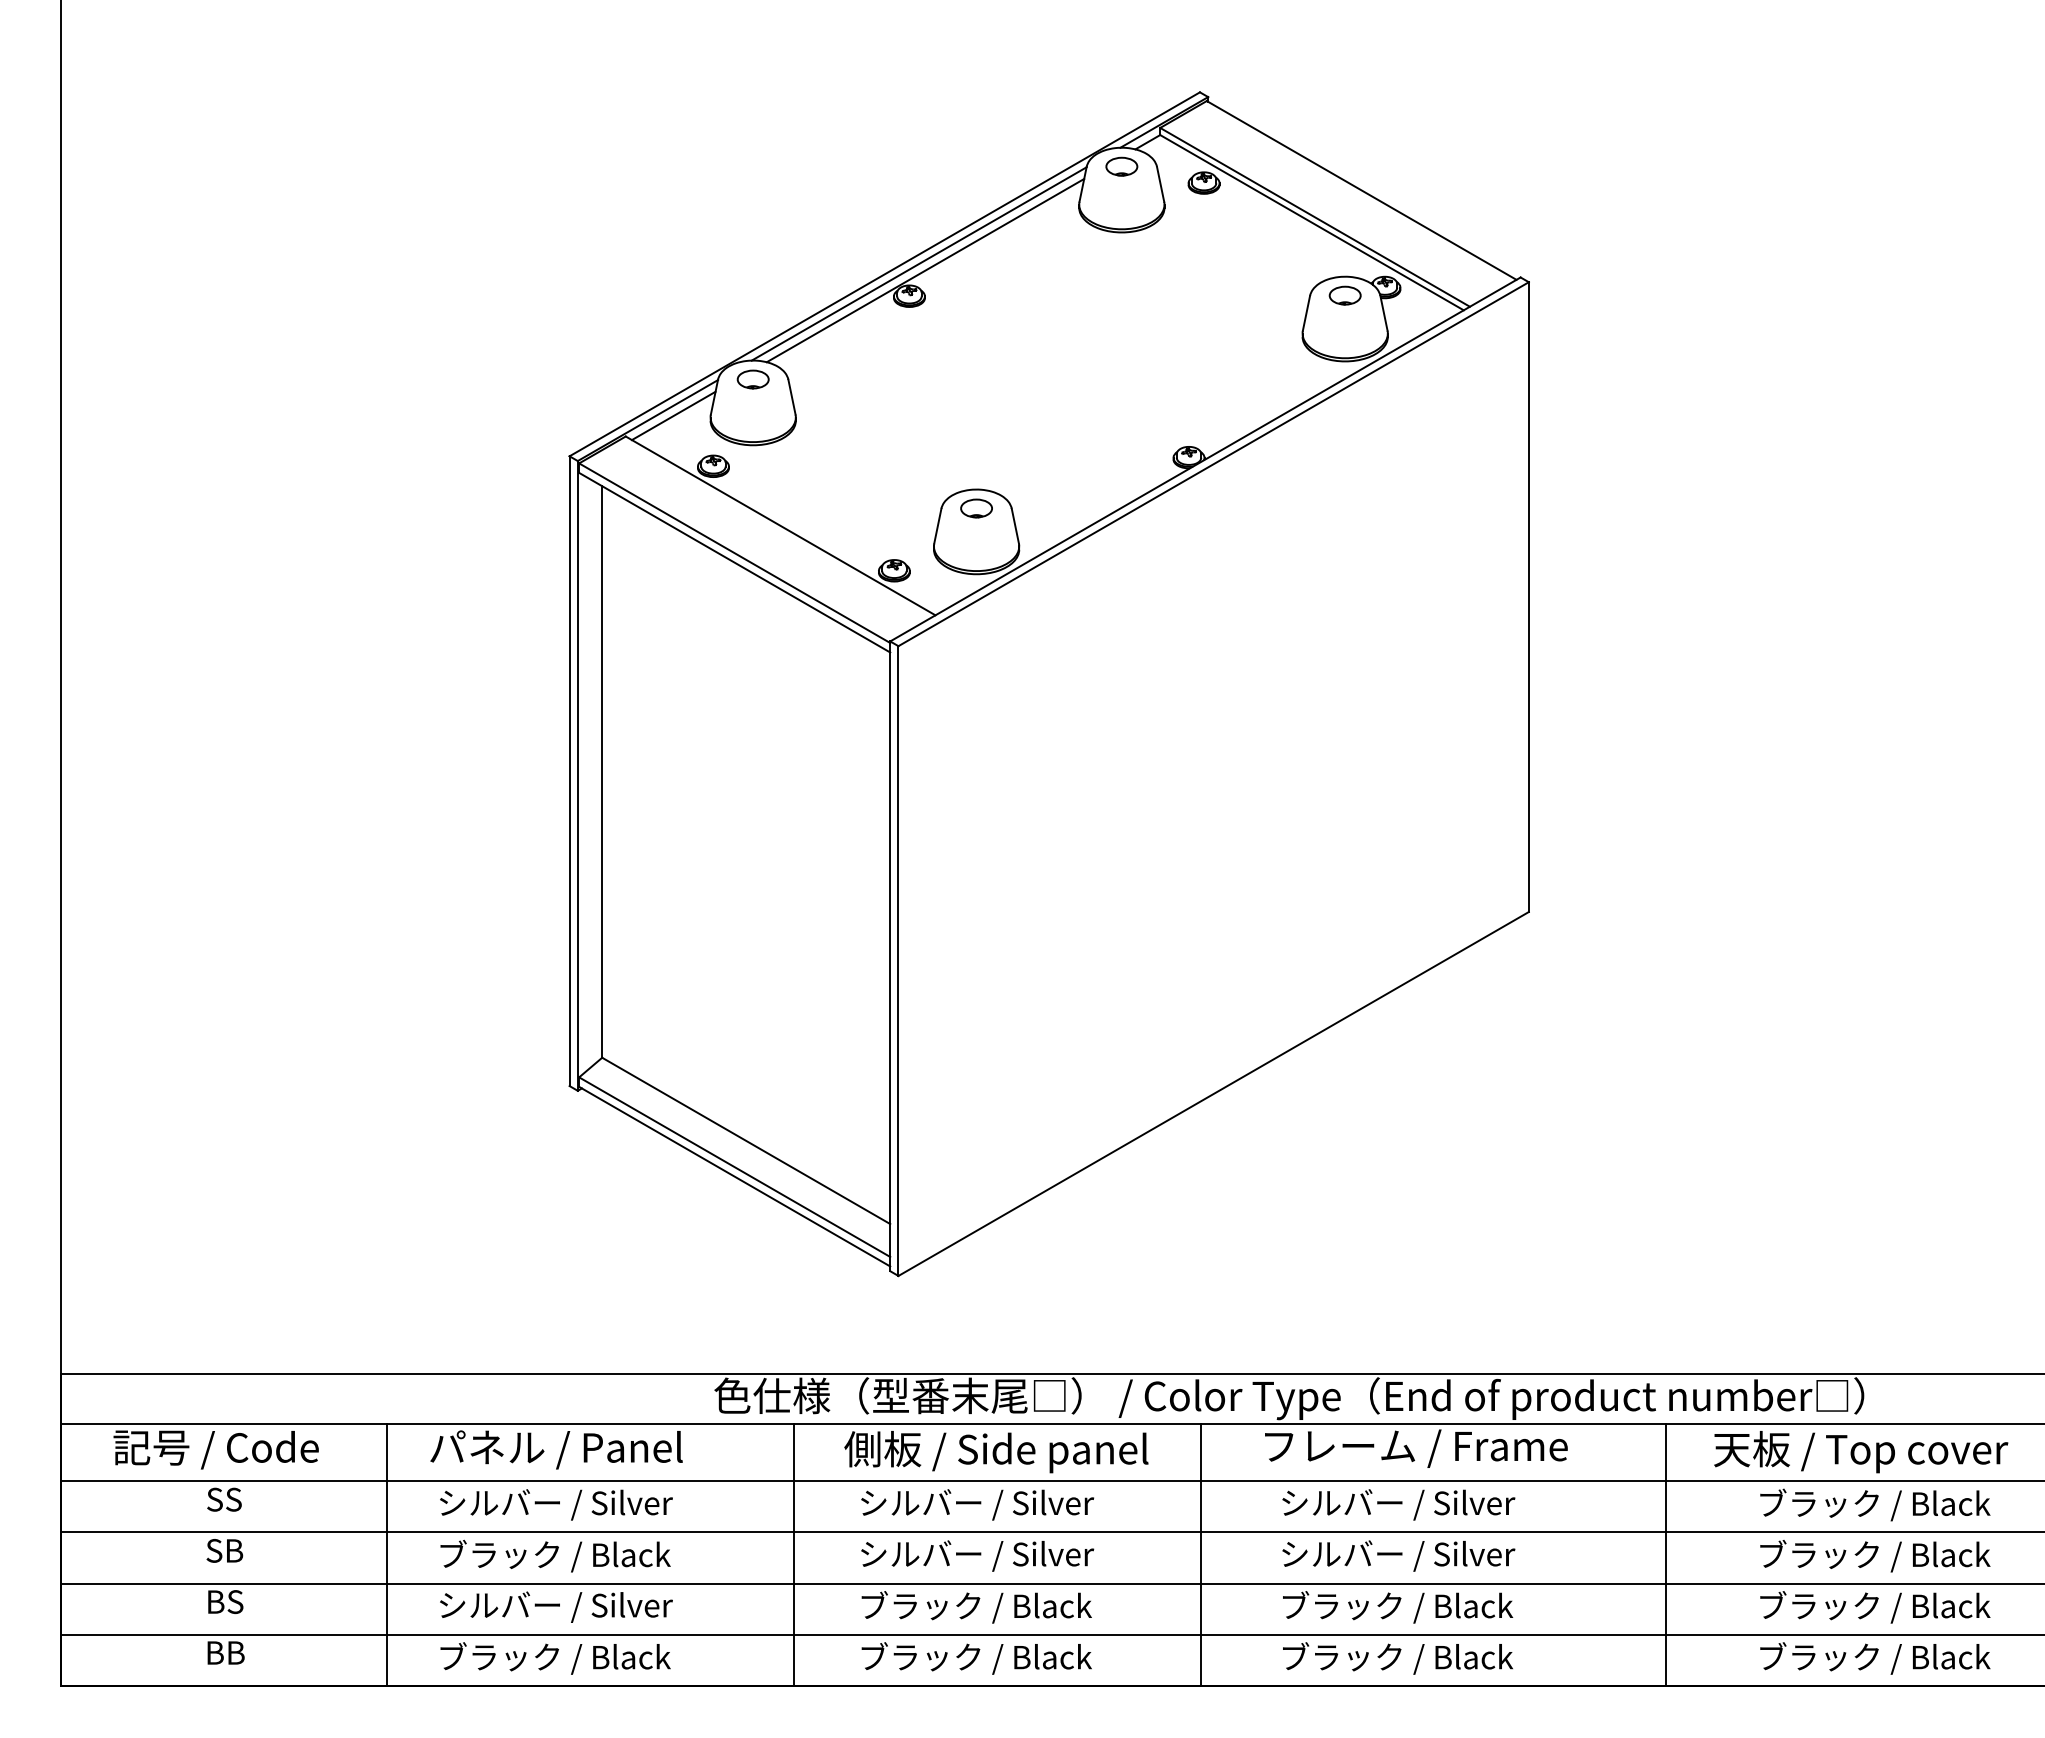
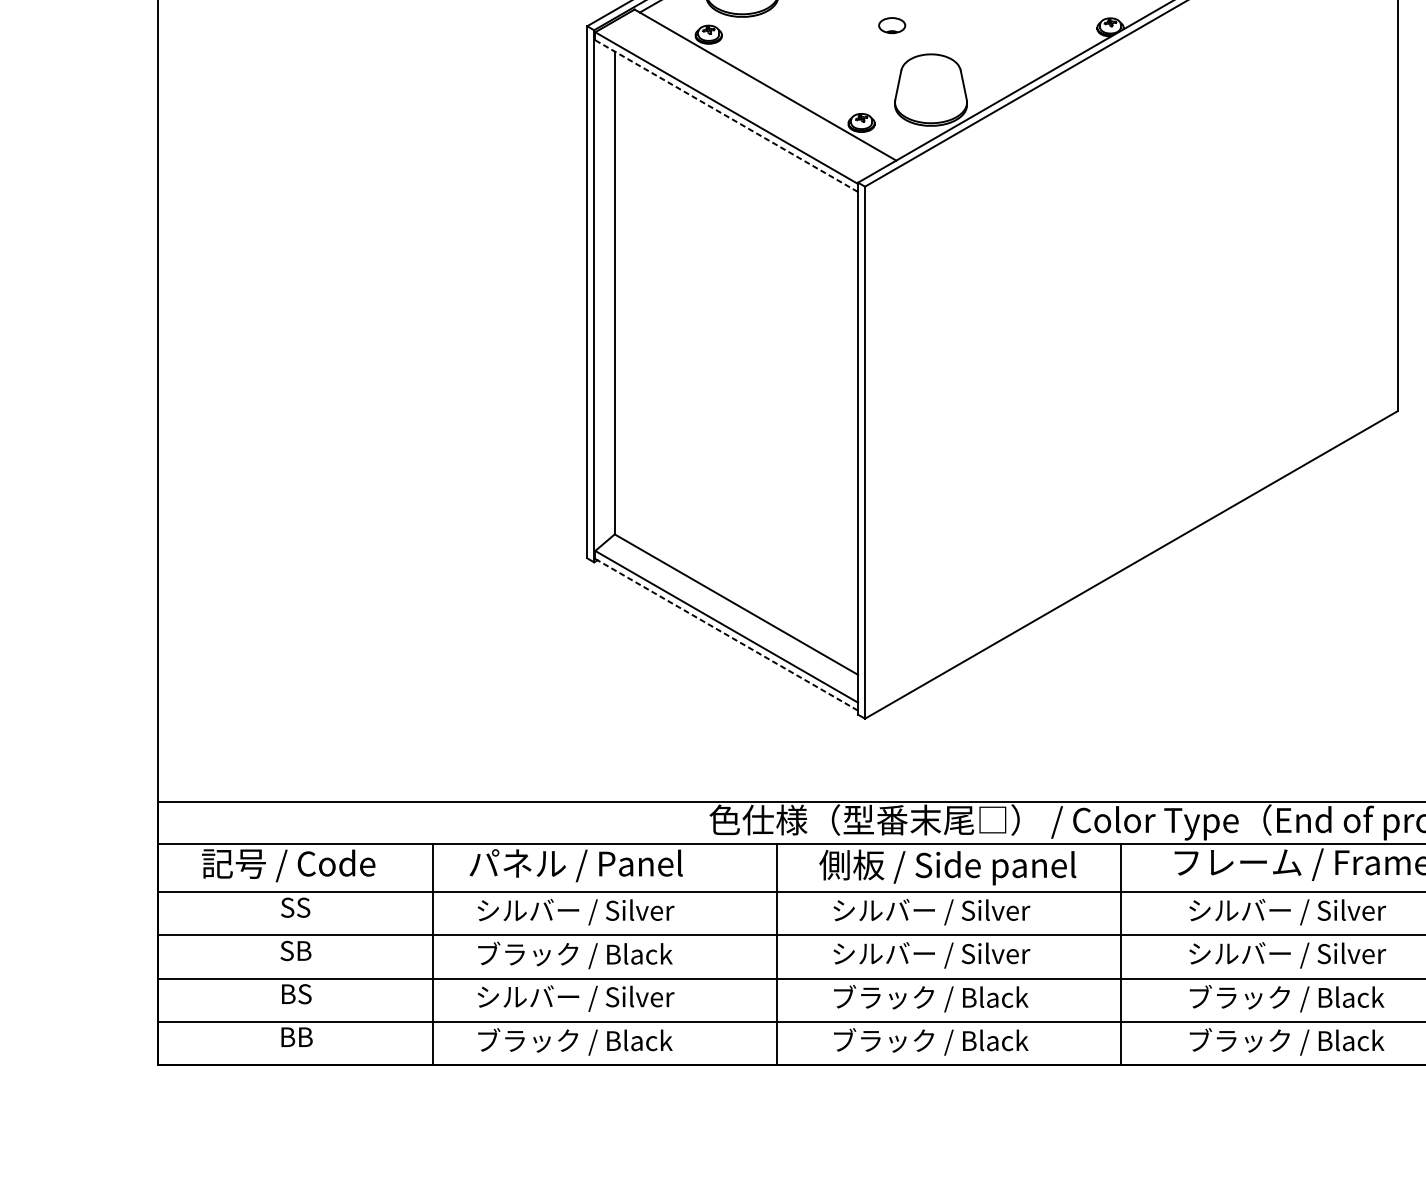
part: (976, 508) -> (892, 25), moved
line: (734, 562) -> (726, 115), solid -> dashed
line: (734, 1176) -> (726, 634), solid -> dashed

